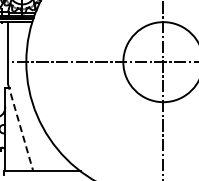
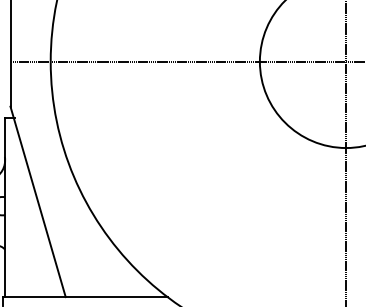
line: (20, 127) -> (38, 202), dashed -> solid

